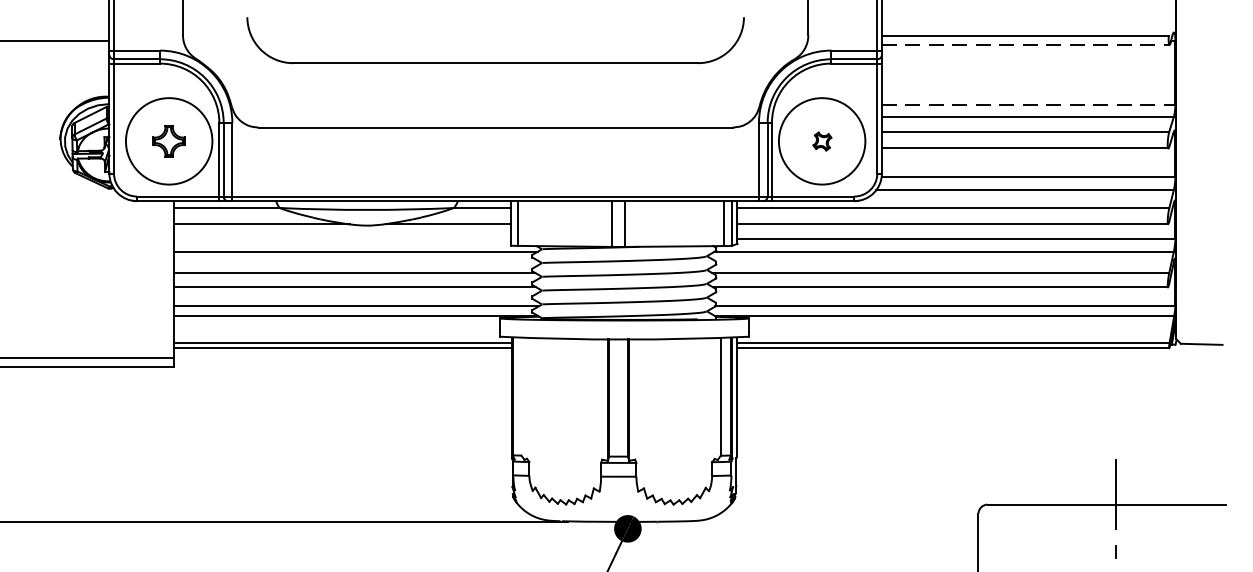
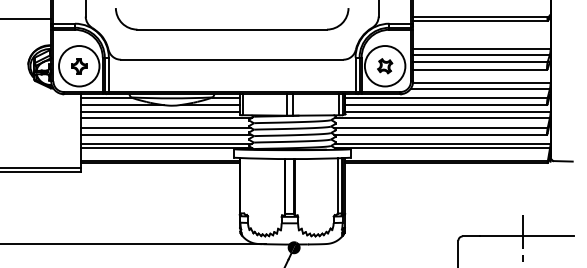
line: (1027, 45) -> (481, 21), dashed -> solid
line: (1027, 103) -> (481, 48), dashed -> solid
part: (822, 141) -> (385, 66), size x1.67
line: (342, 240) -> (160, 112), added

